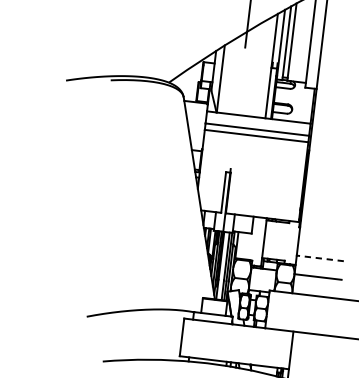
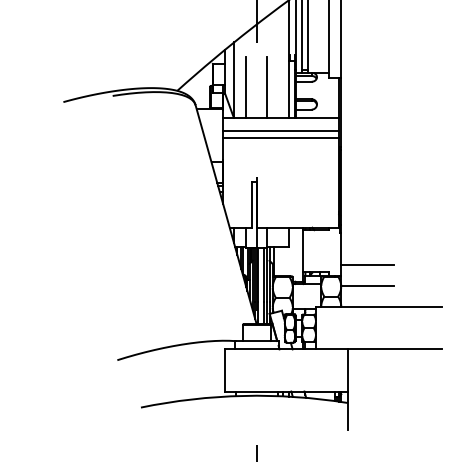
line: (231, 87) -> (246, 87), added
line: (249, 89) -> (267, 87), added
line: (320, 258) -> (367, 265), dashed -> solid

